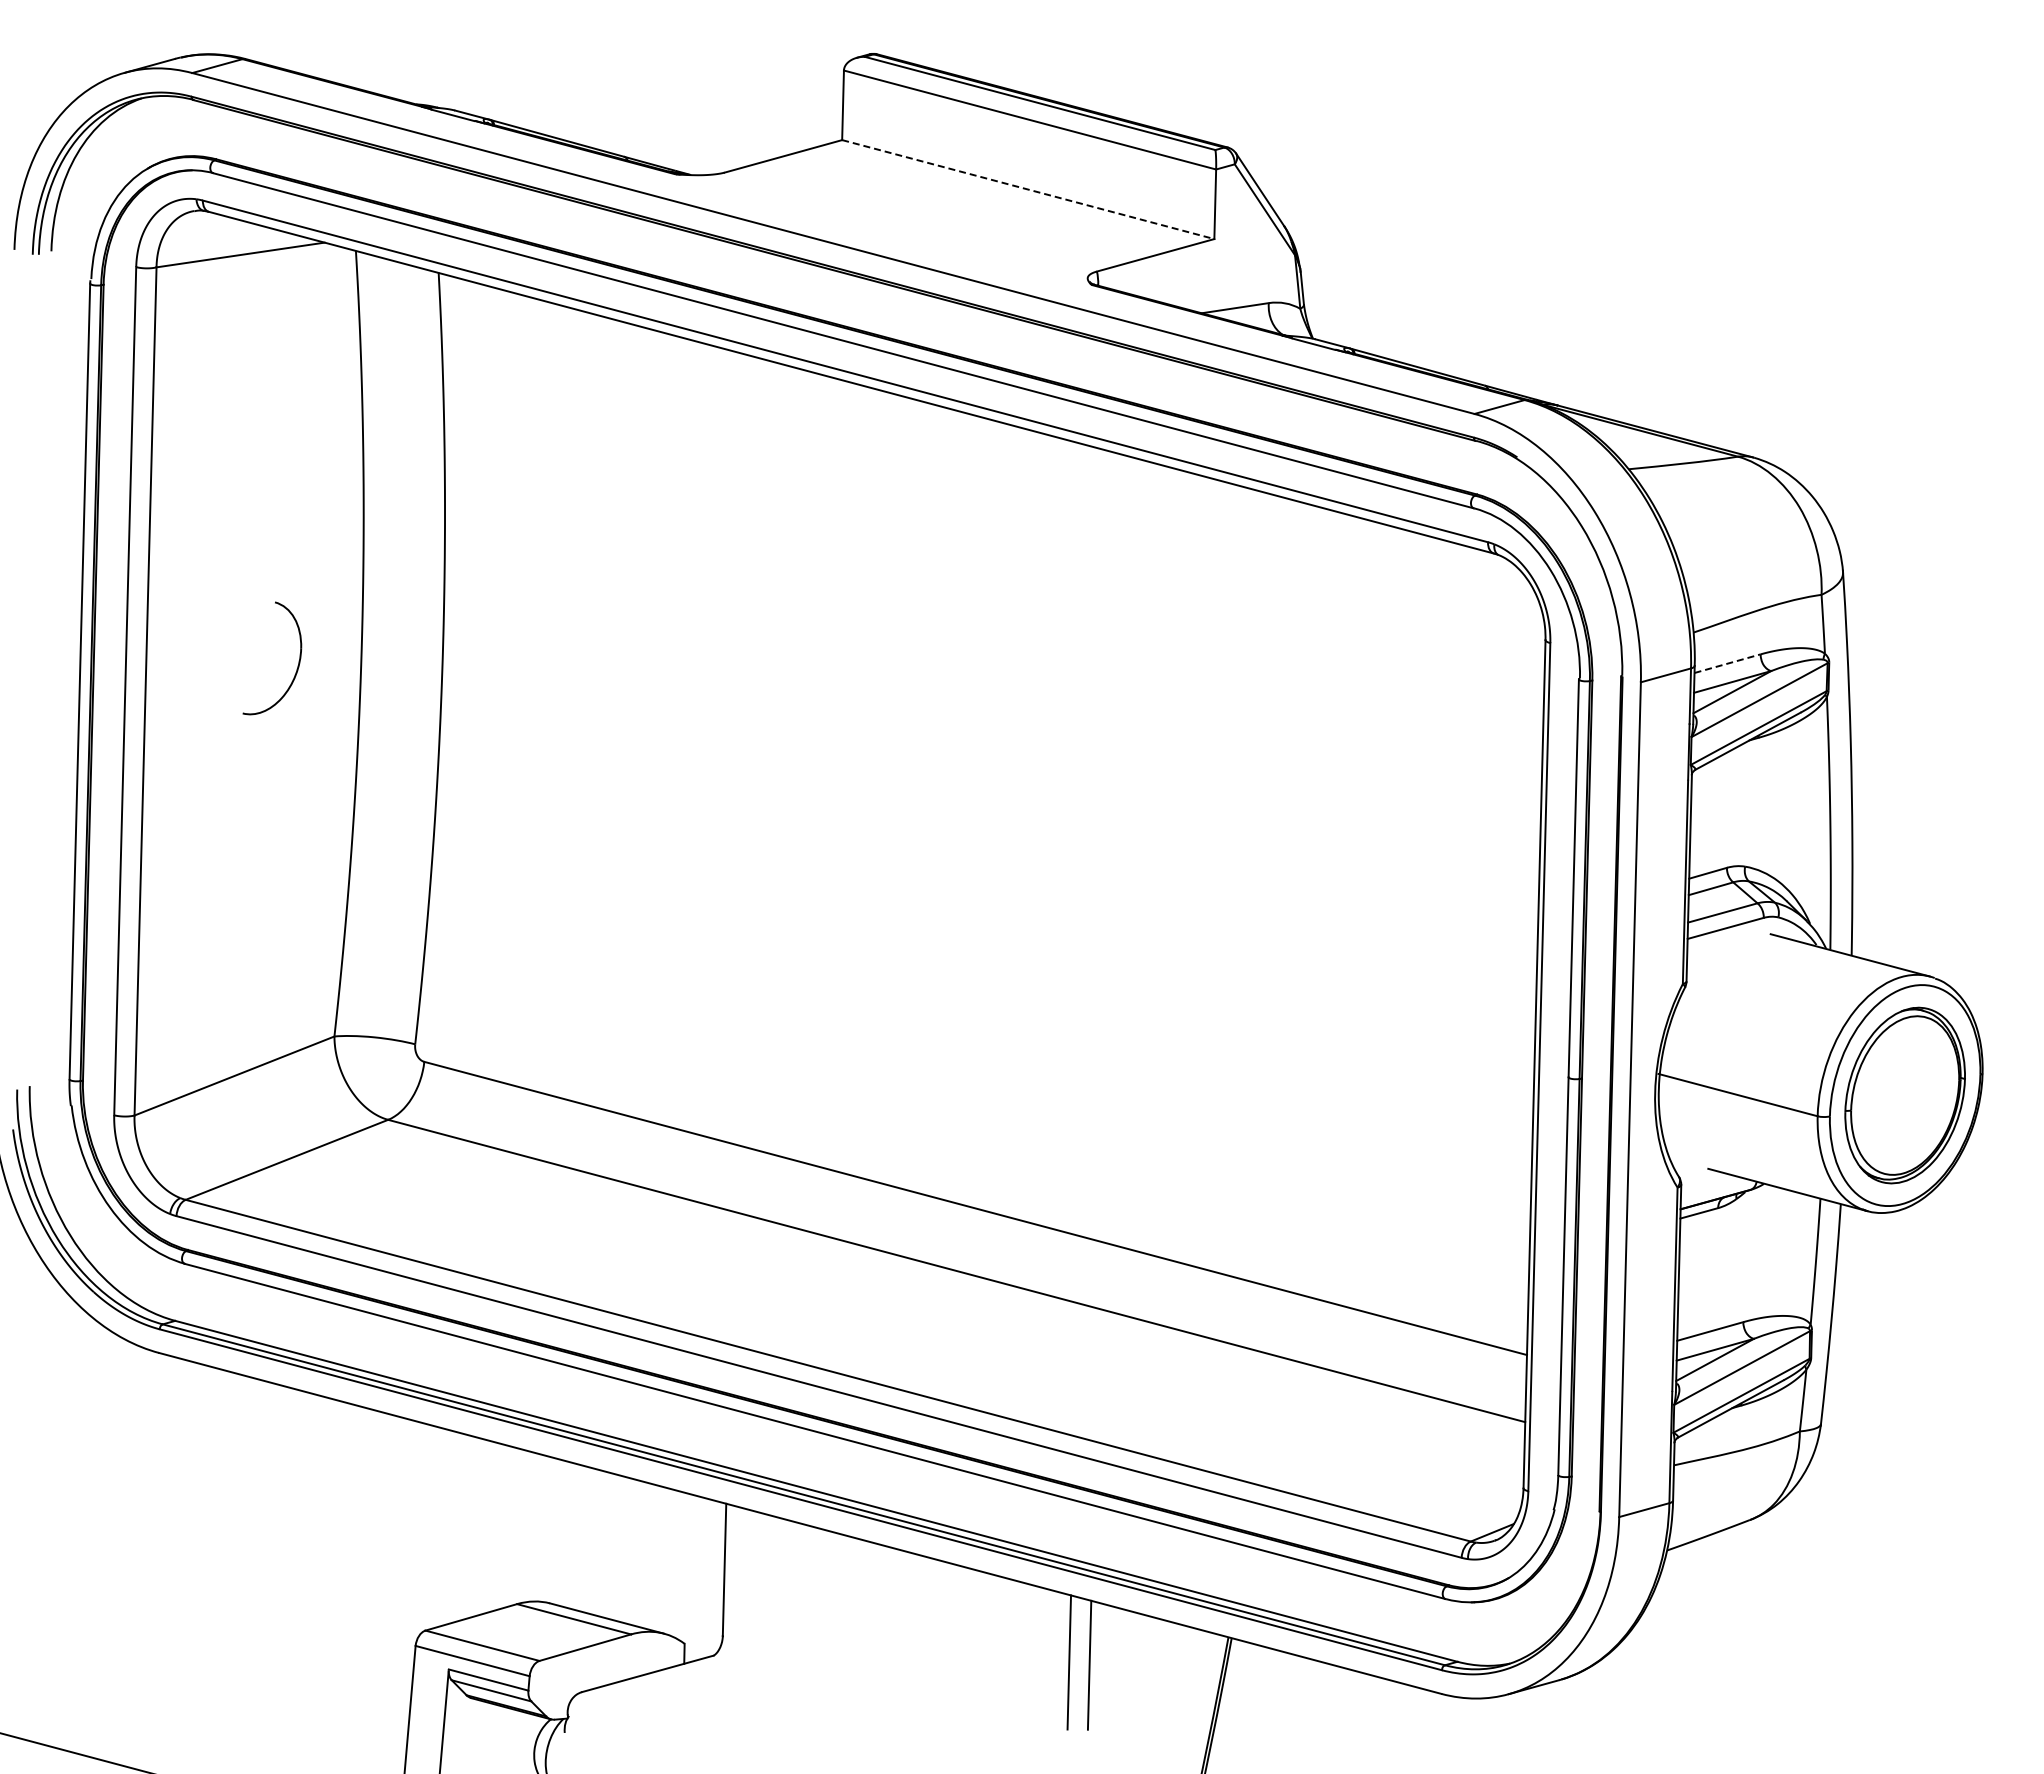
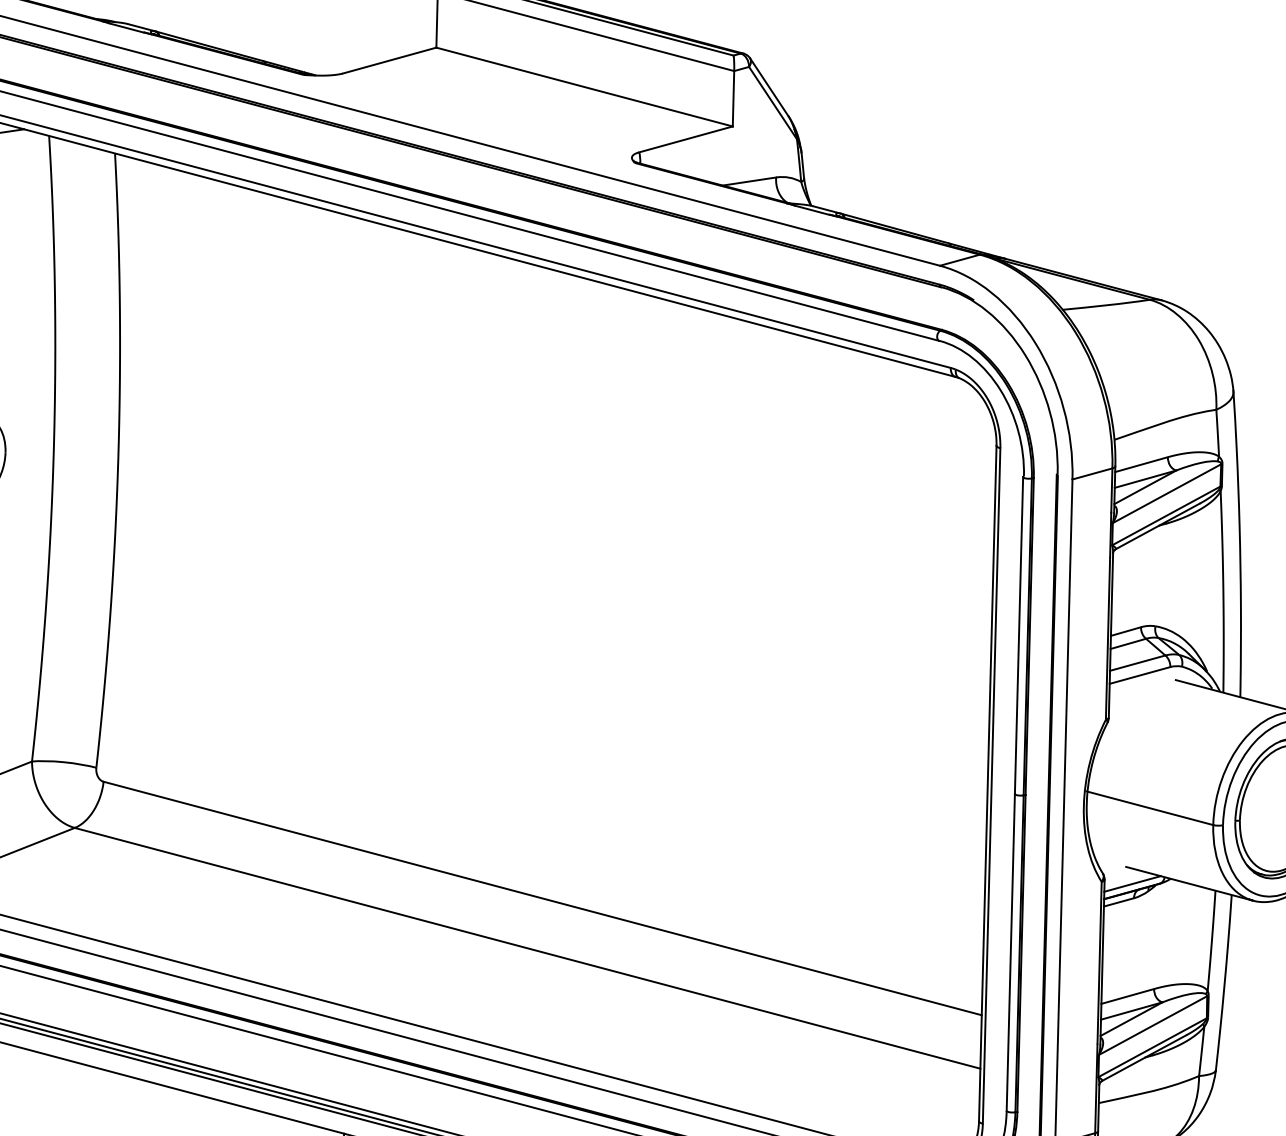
line: (1028, 189) -> (584, 86), dashed -> solid
line: (1728, 663) -> (1142, 464), dashed -> solid
line: (1715, 1190) -> (1131, 884), added

